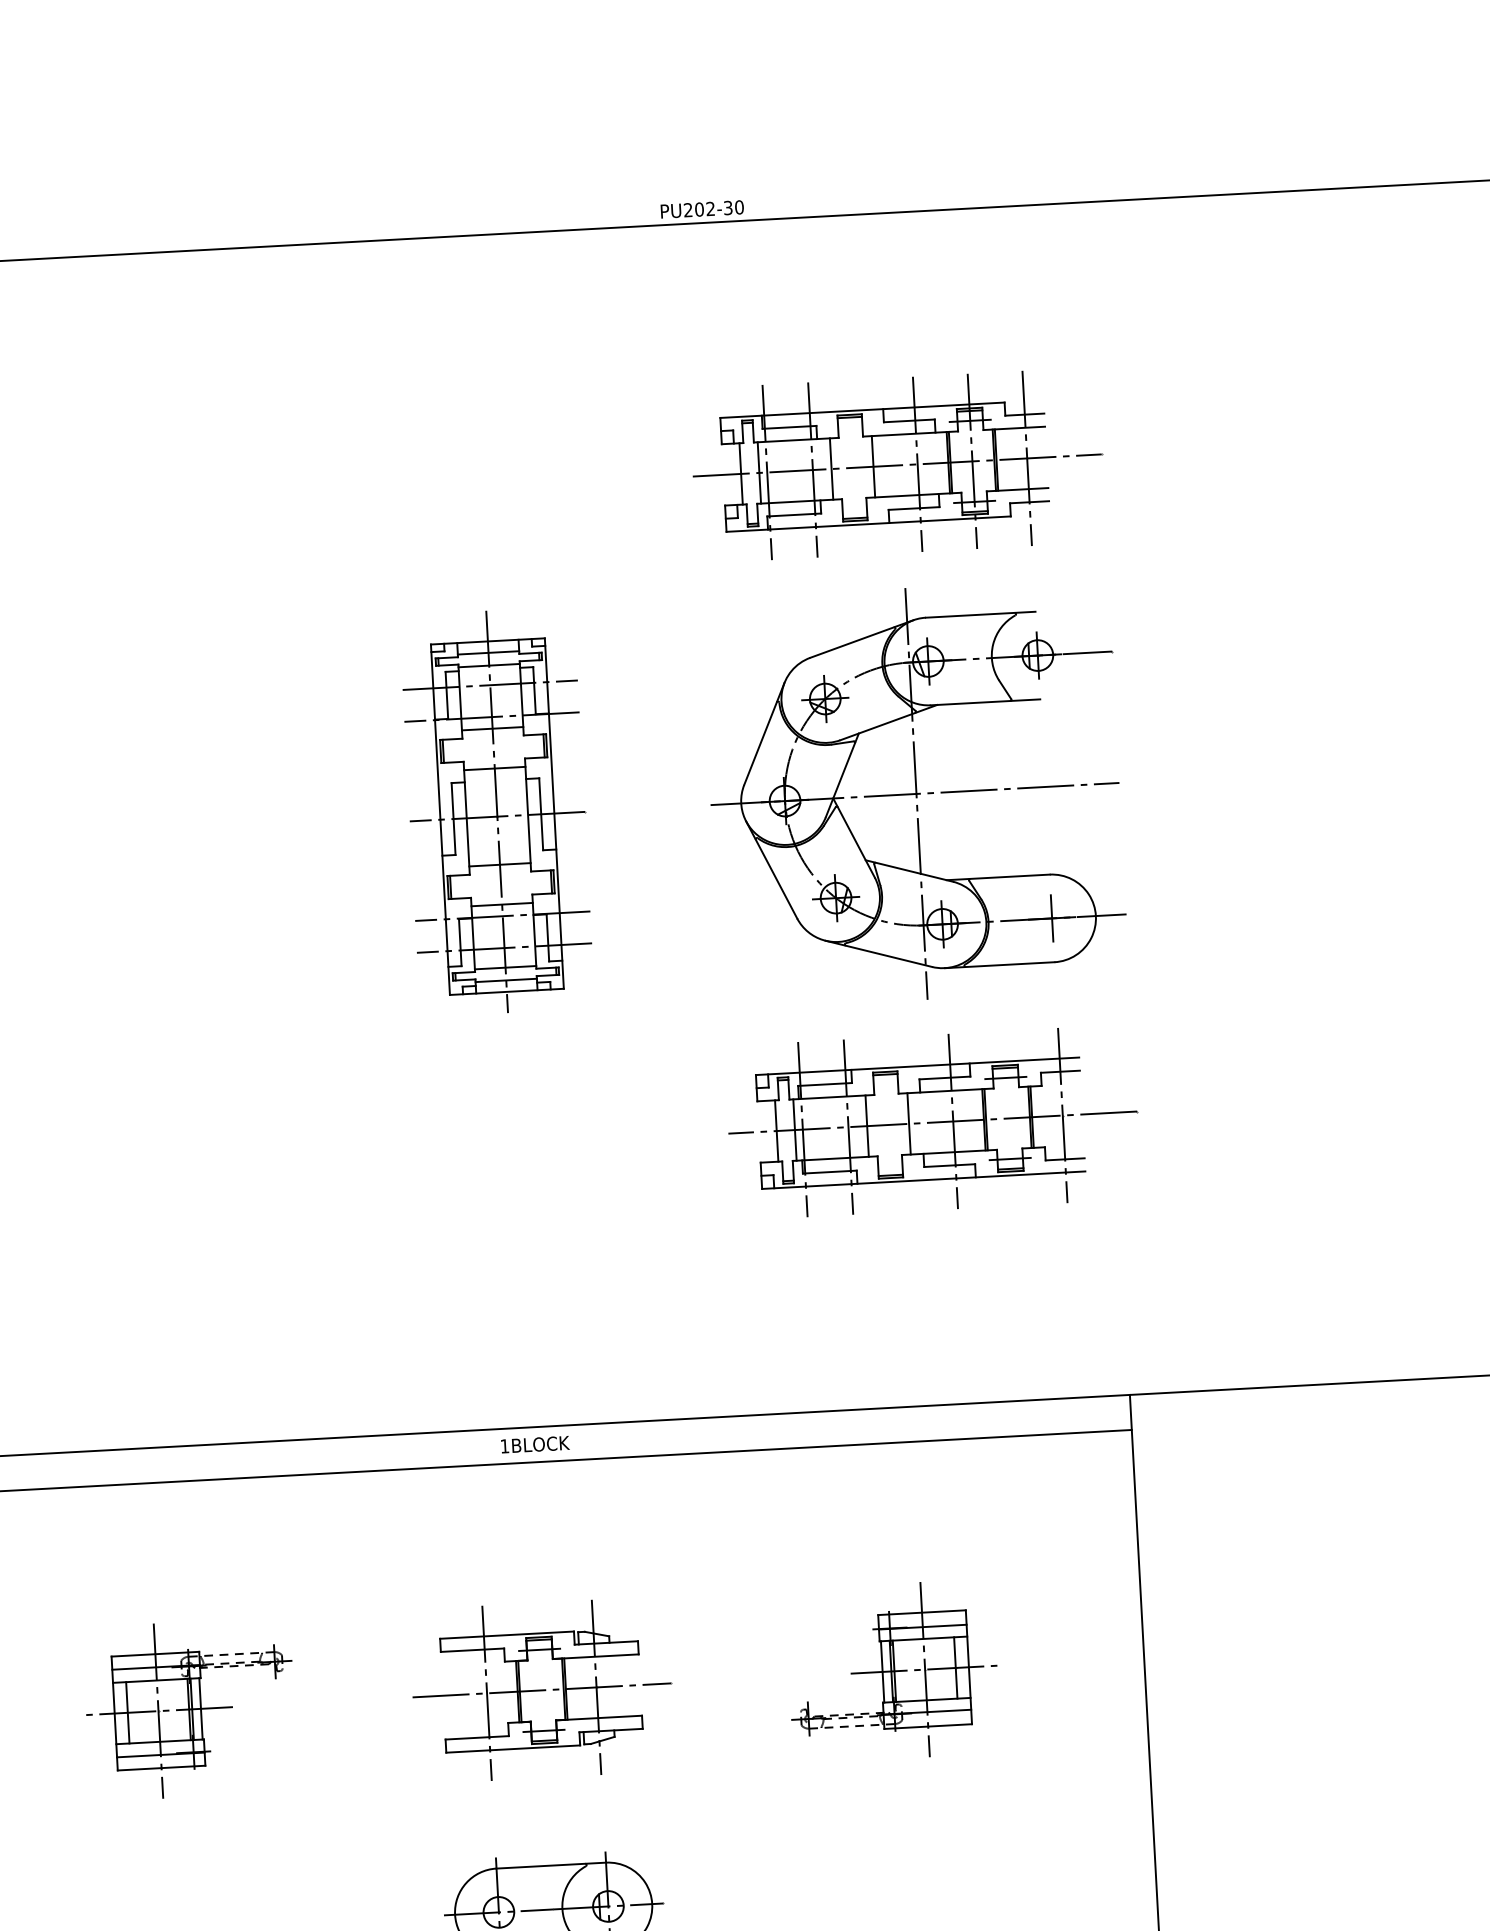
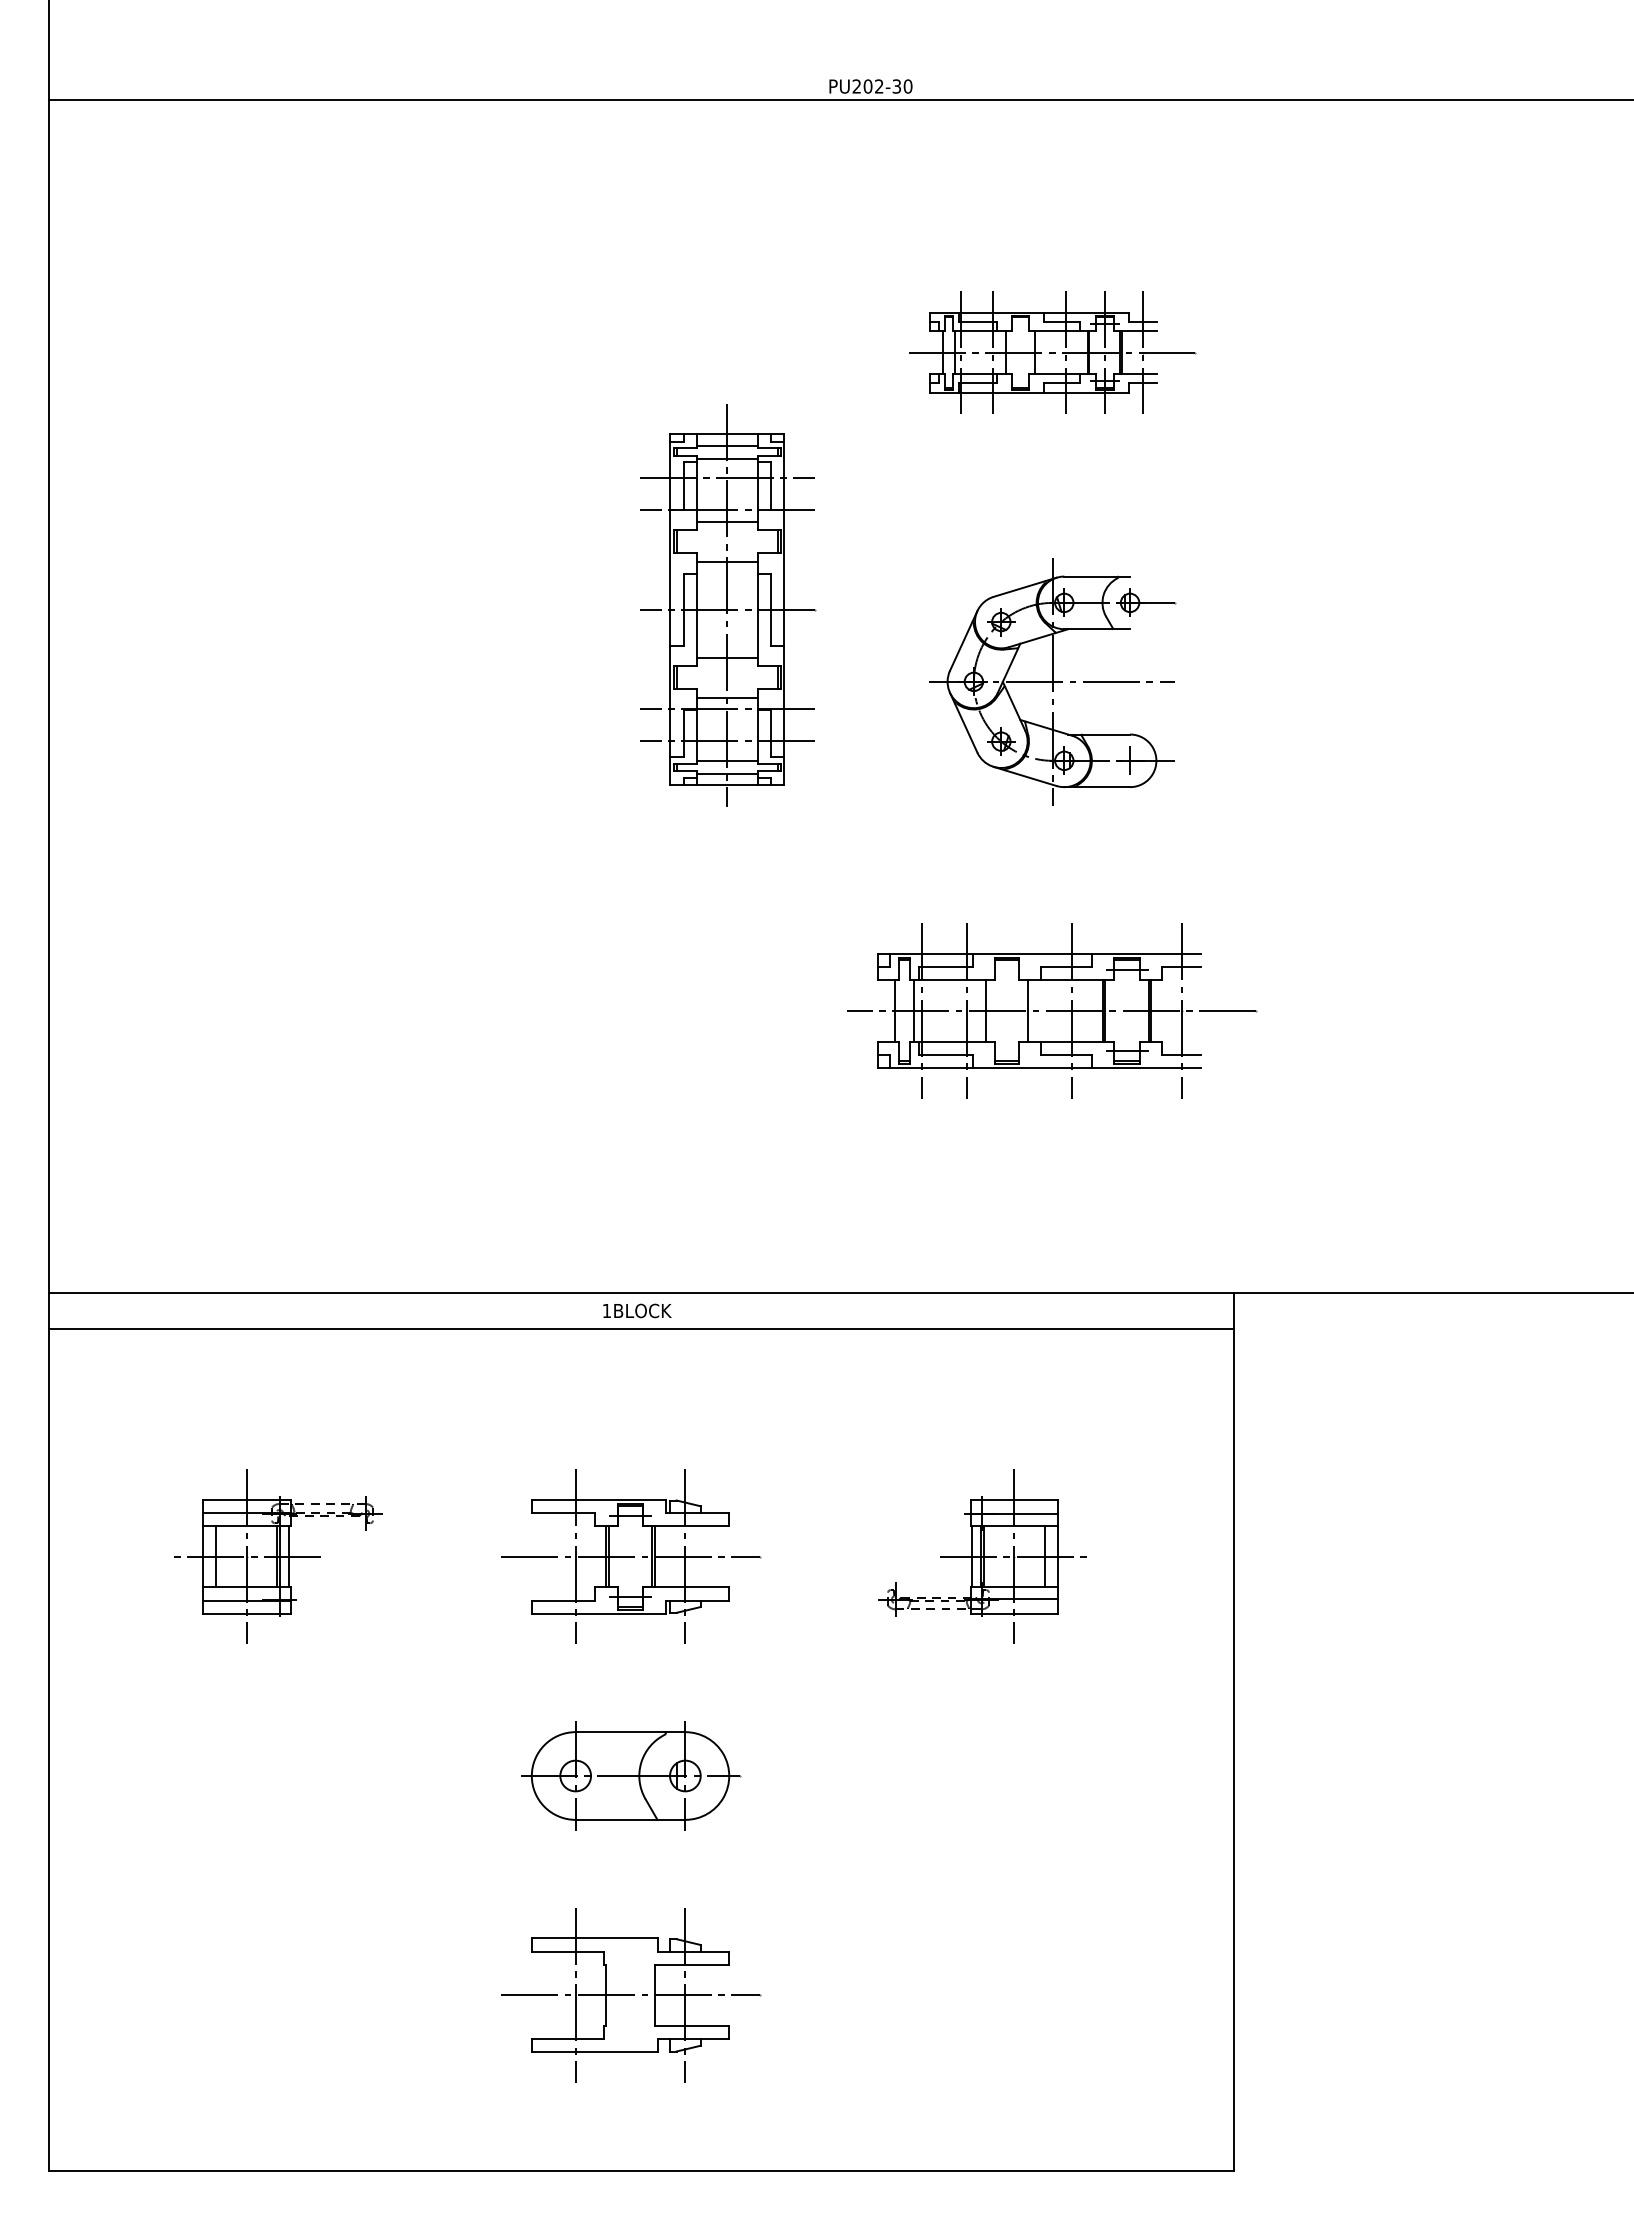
part: (898, 465) -> (1052, 352), size x0.7
part: (915, 793) -> (1052, 681), size x0.6
part: (498, 812) -> (728, 605), moved

